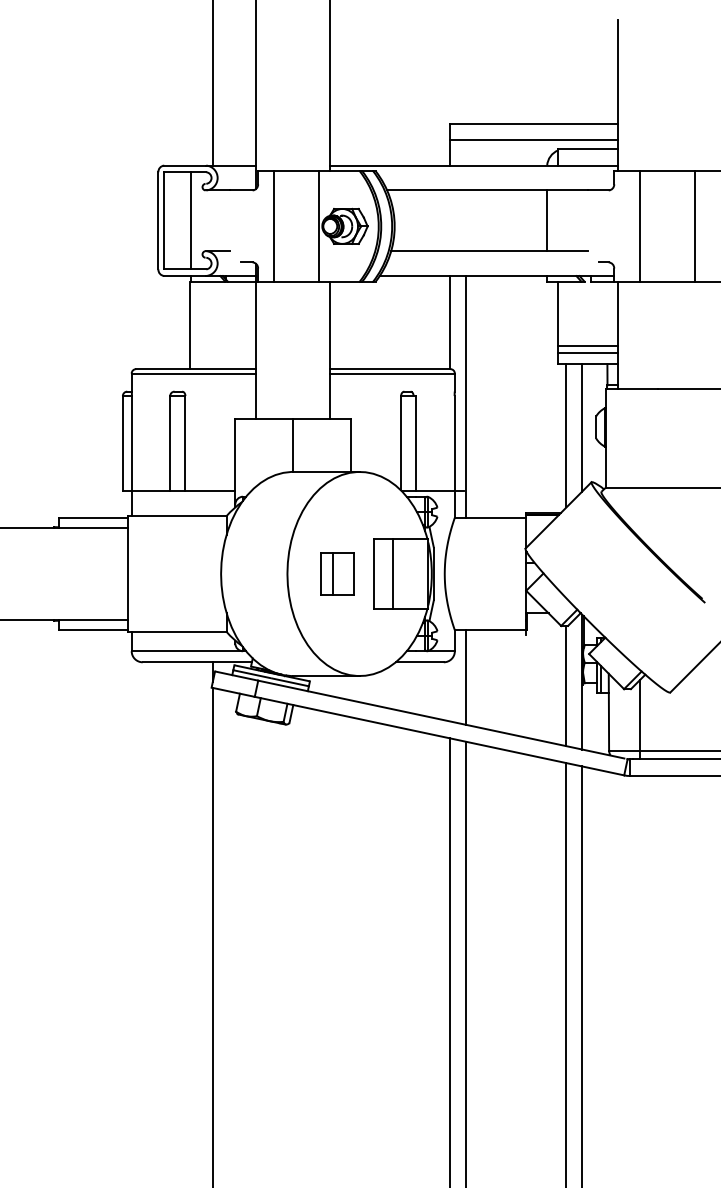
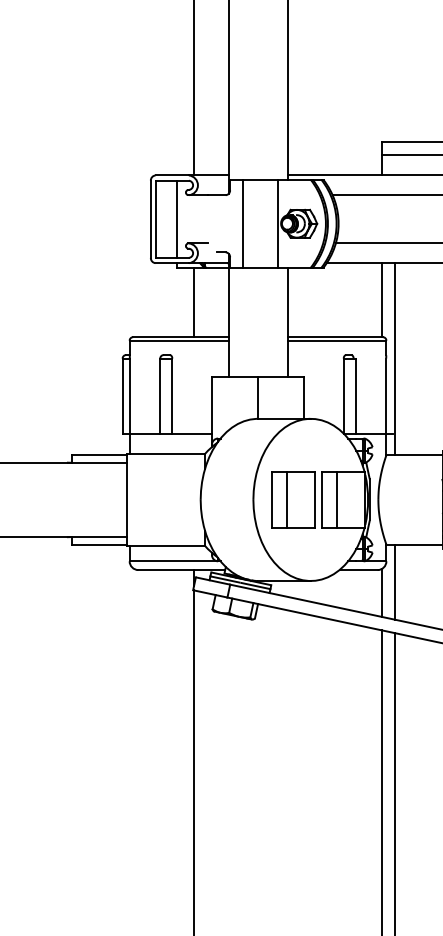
line: (189, 325) -> (193, 302), moved
part: (337, 573) -> (293, 499), size x1.67
line: (449, 690) -> (382, 592), added

